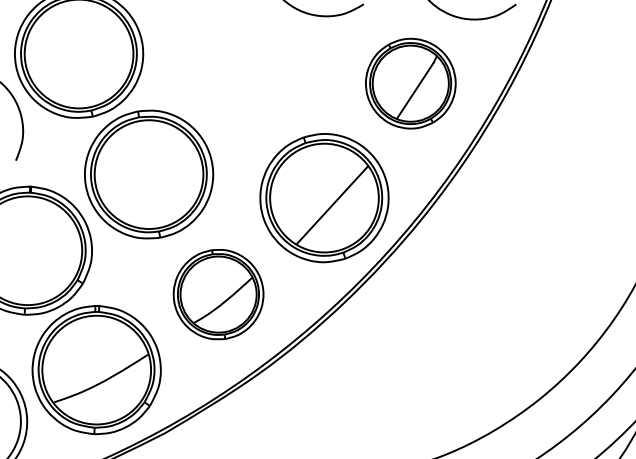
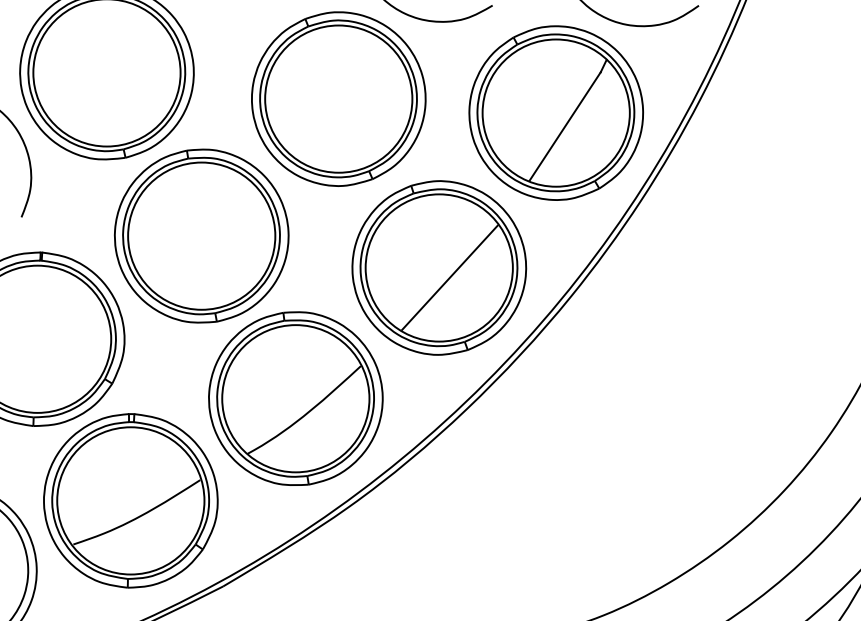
part: (250, 72) -> (338, 98), added
part: (410, 83) -> (555, 112), size x1.43
part: (218, 294) -> (295, 398), size x1.43

